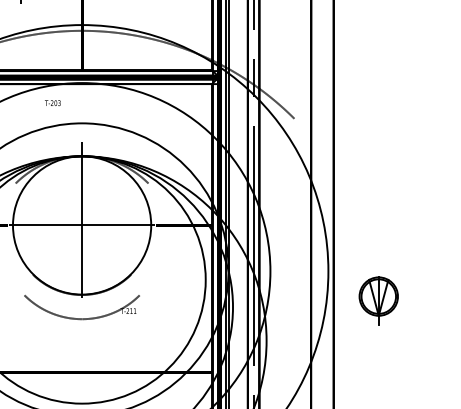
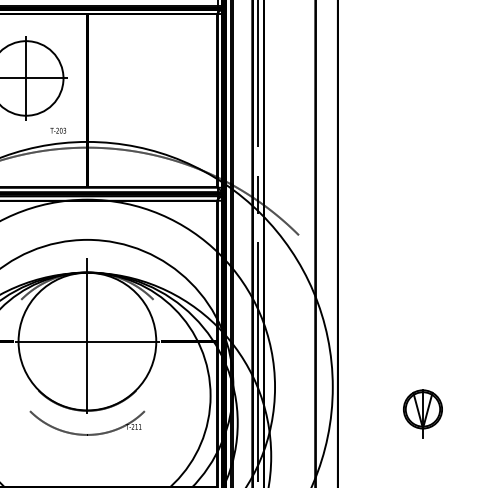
text: (53, 102) -> (58, 130), moved
part: (378, 300) -> (422, 413), moved

